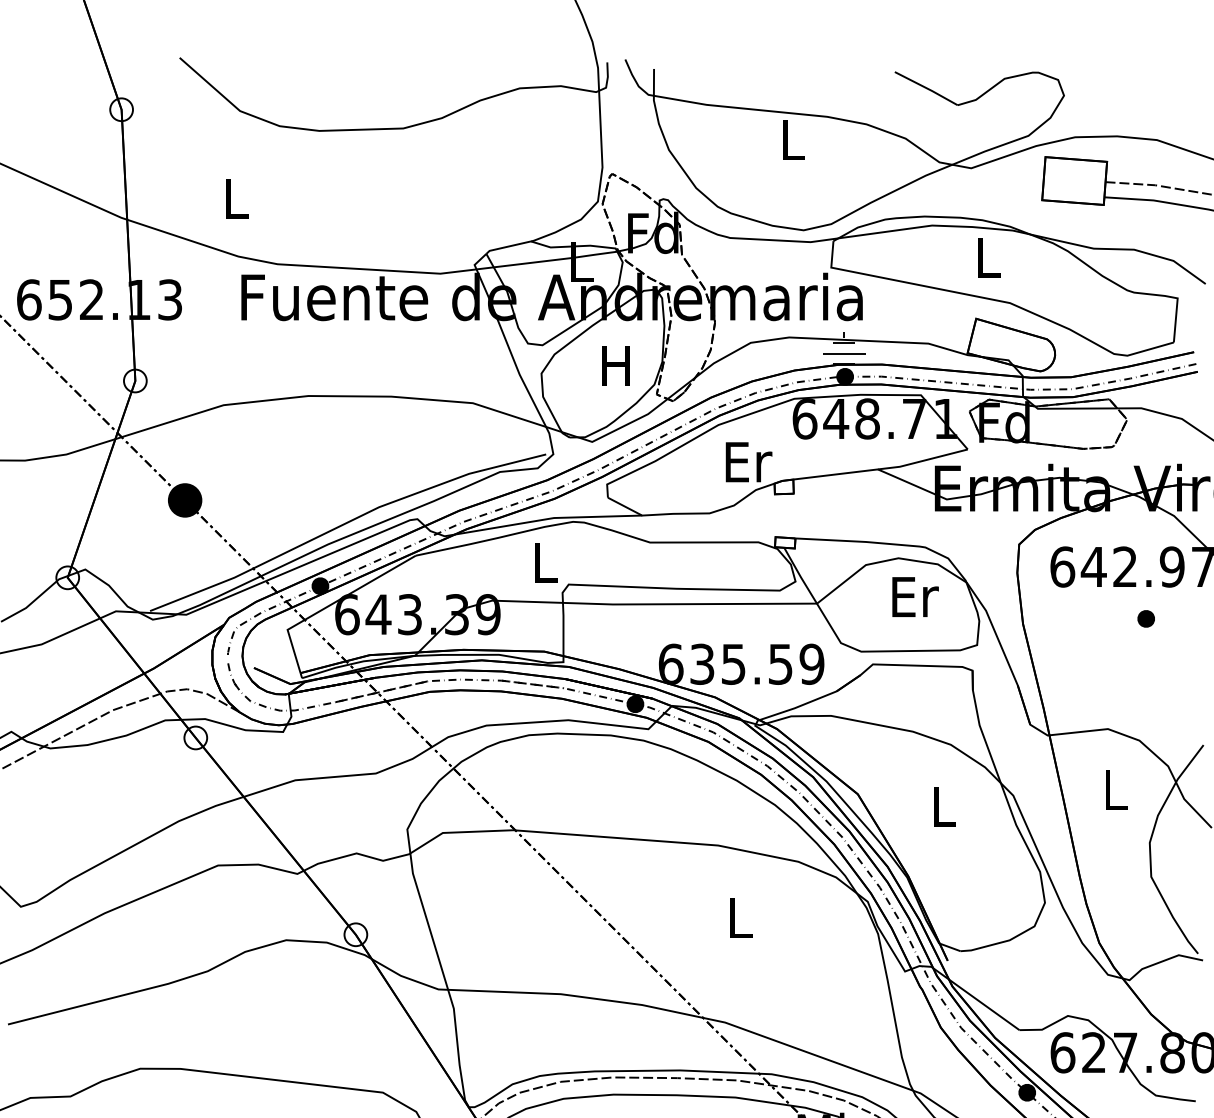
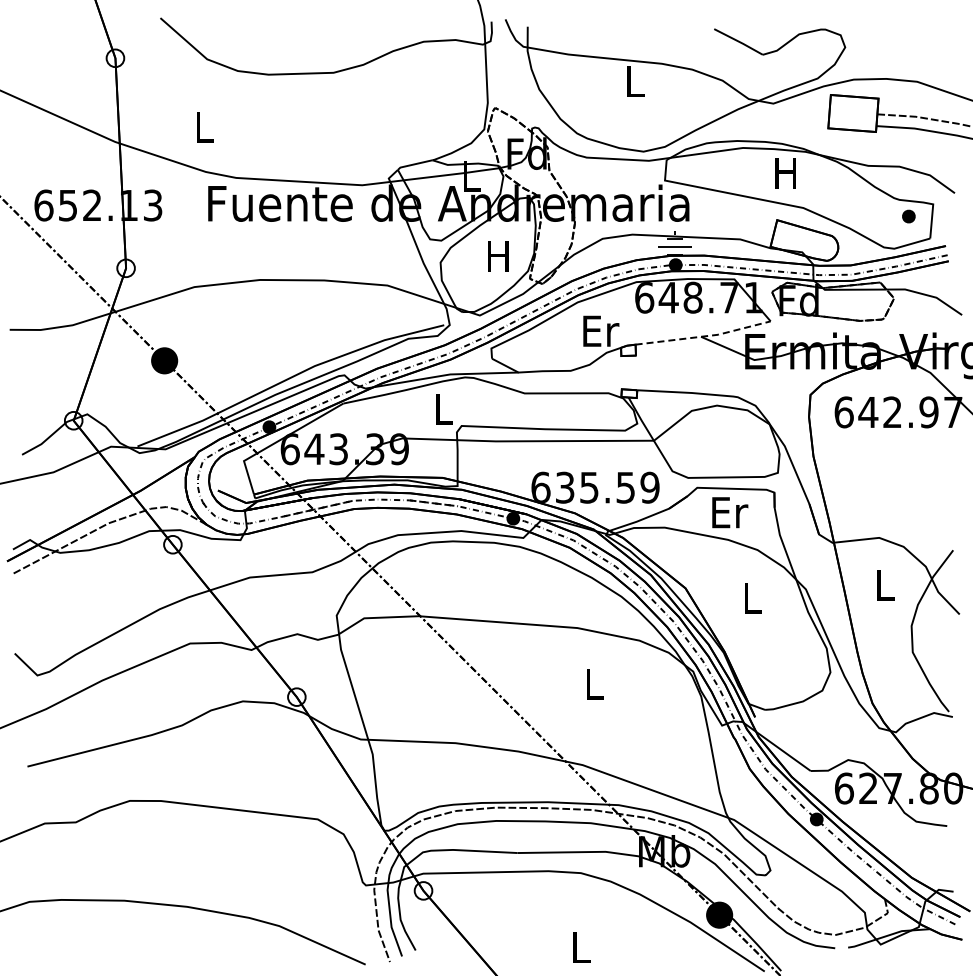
text: (986, 258) -> (785, 173), L -> H
line: (882, 469) -> (704, 336), solid -> dashed
text: (915, 596) -> (730, 512), moved
part: (1145, 618) -> (908, 216), moved

